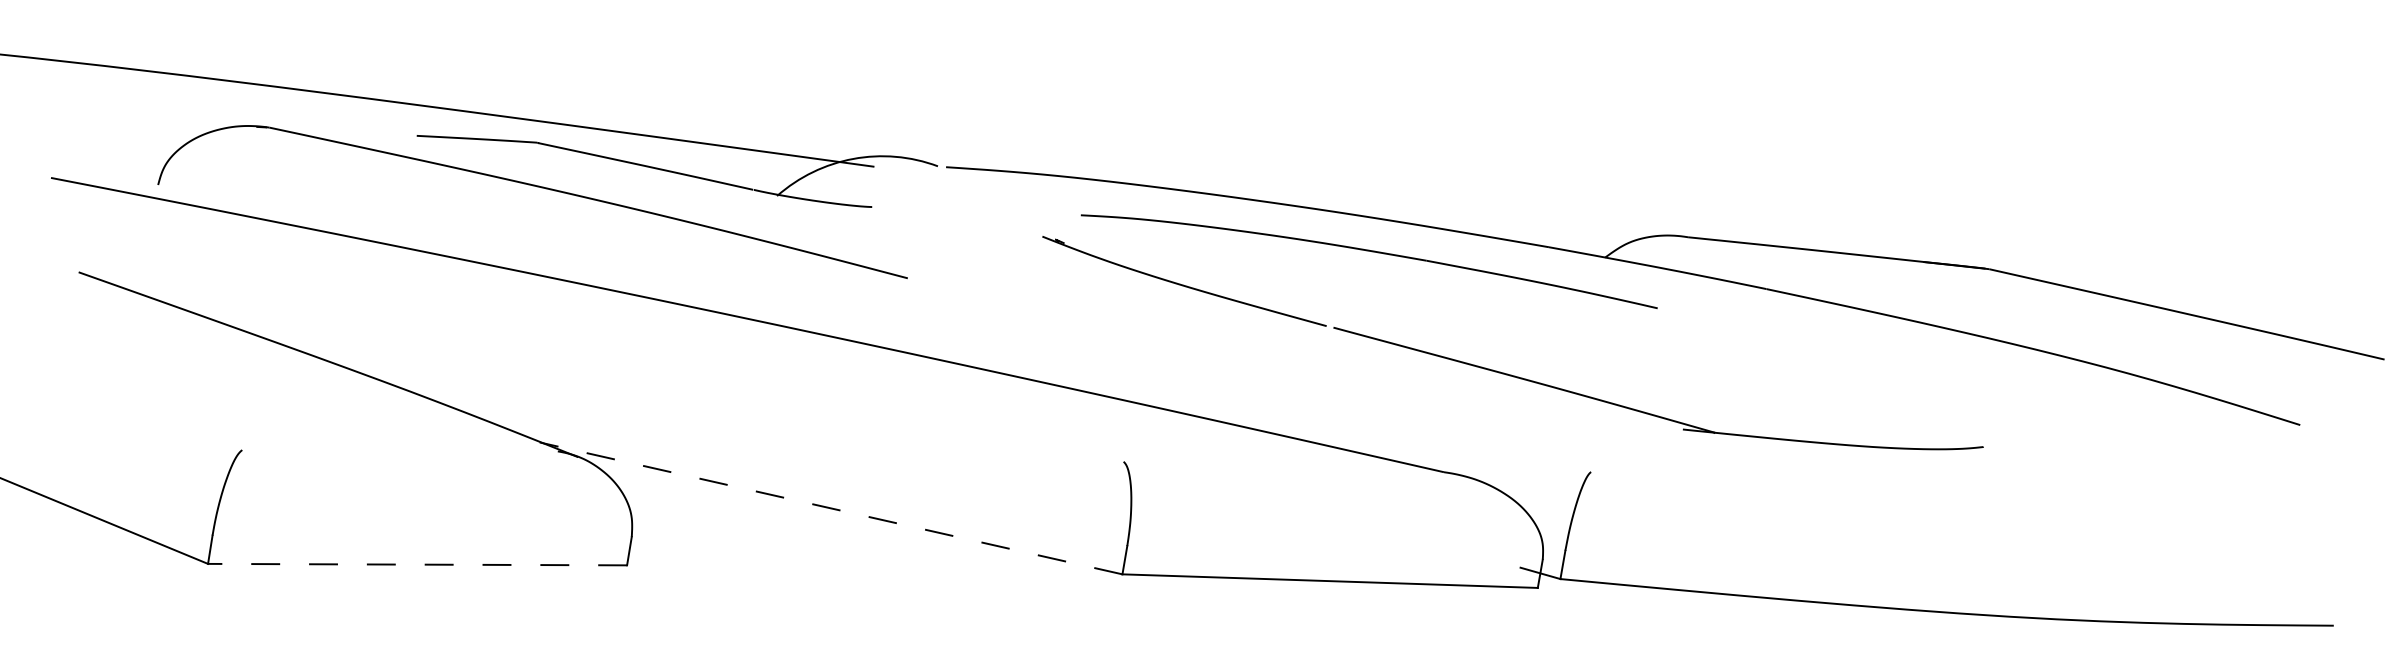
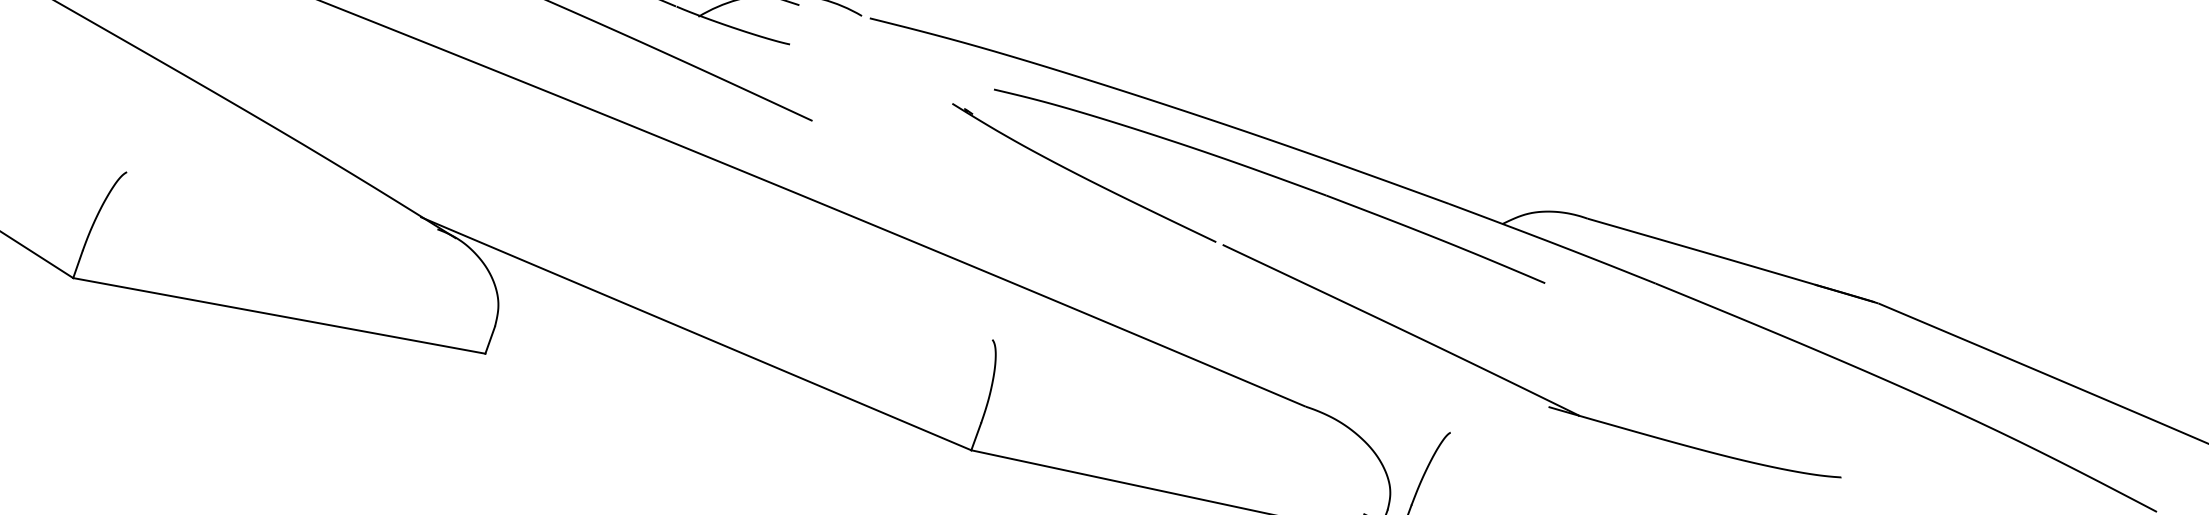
line: (831, 508) -> (696, 333), dashed -> solid
line: (417, 564) -> (279, 315), dashed -> solid

